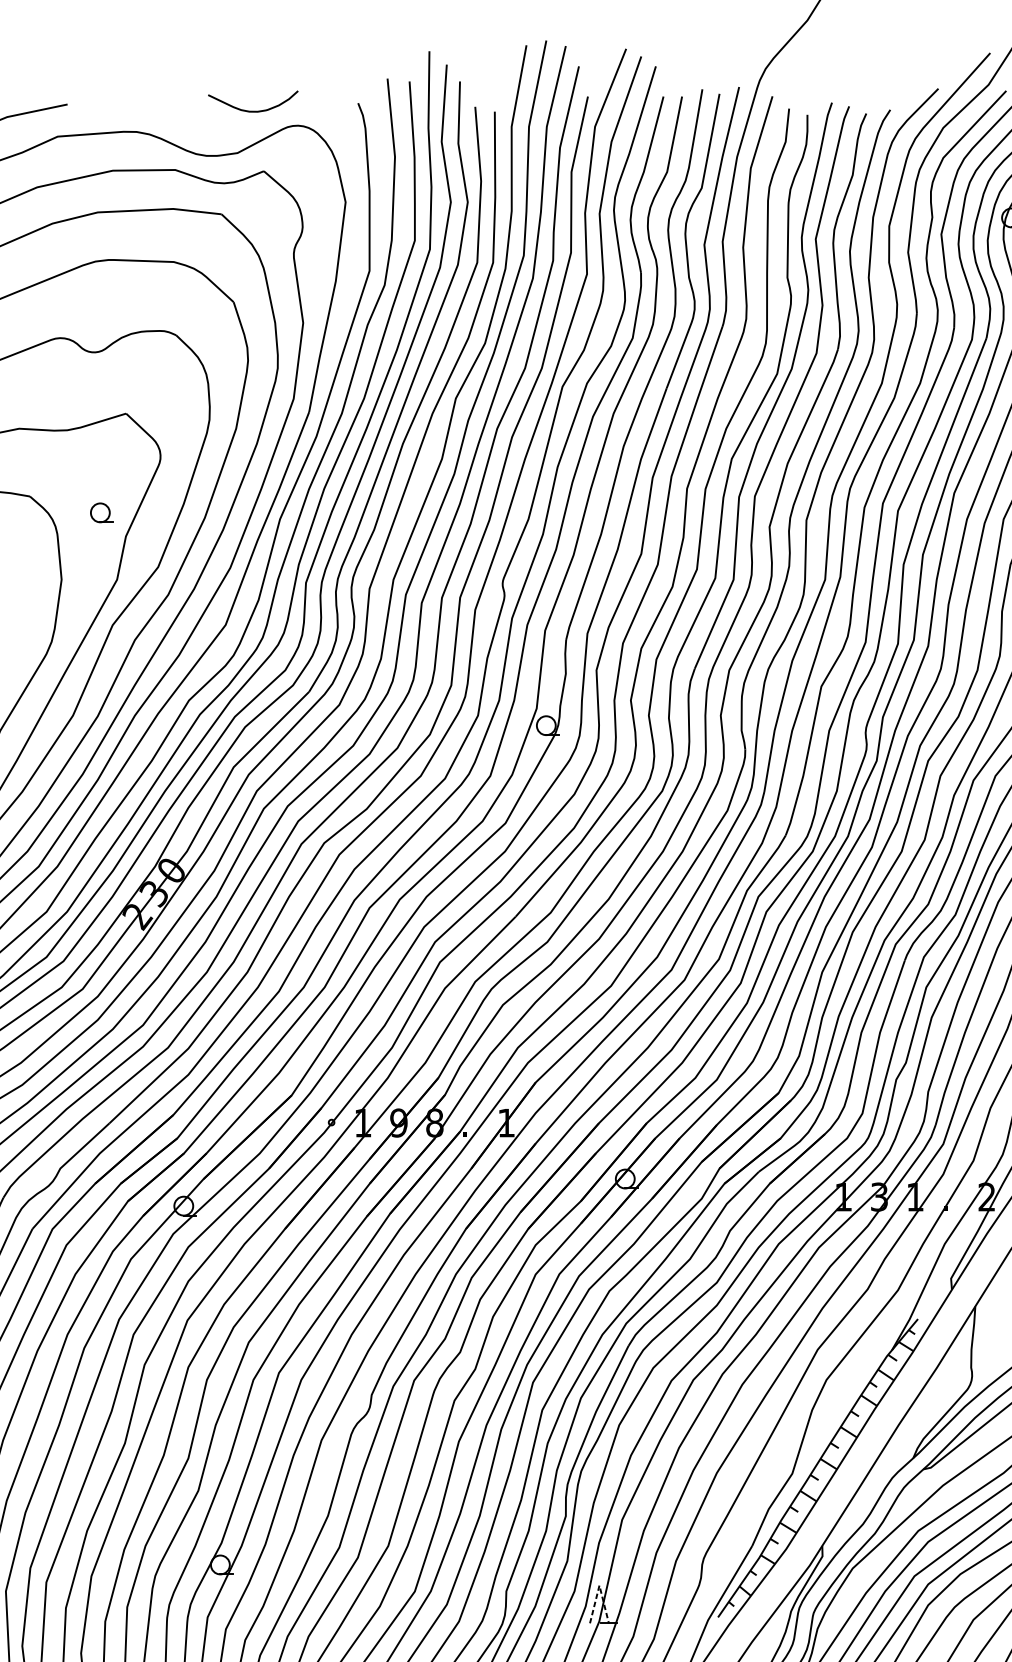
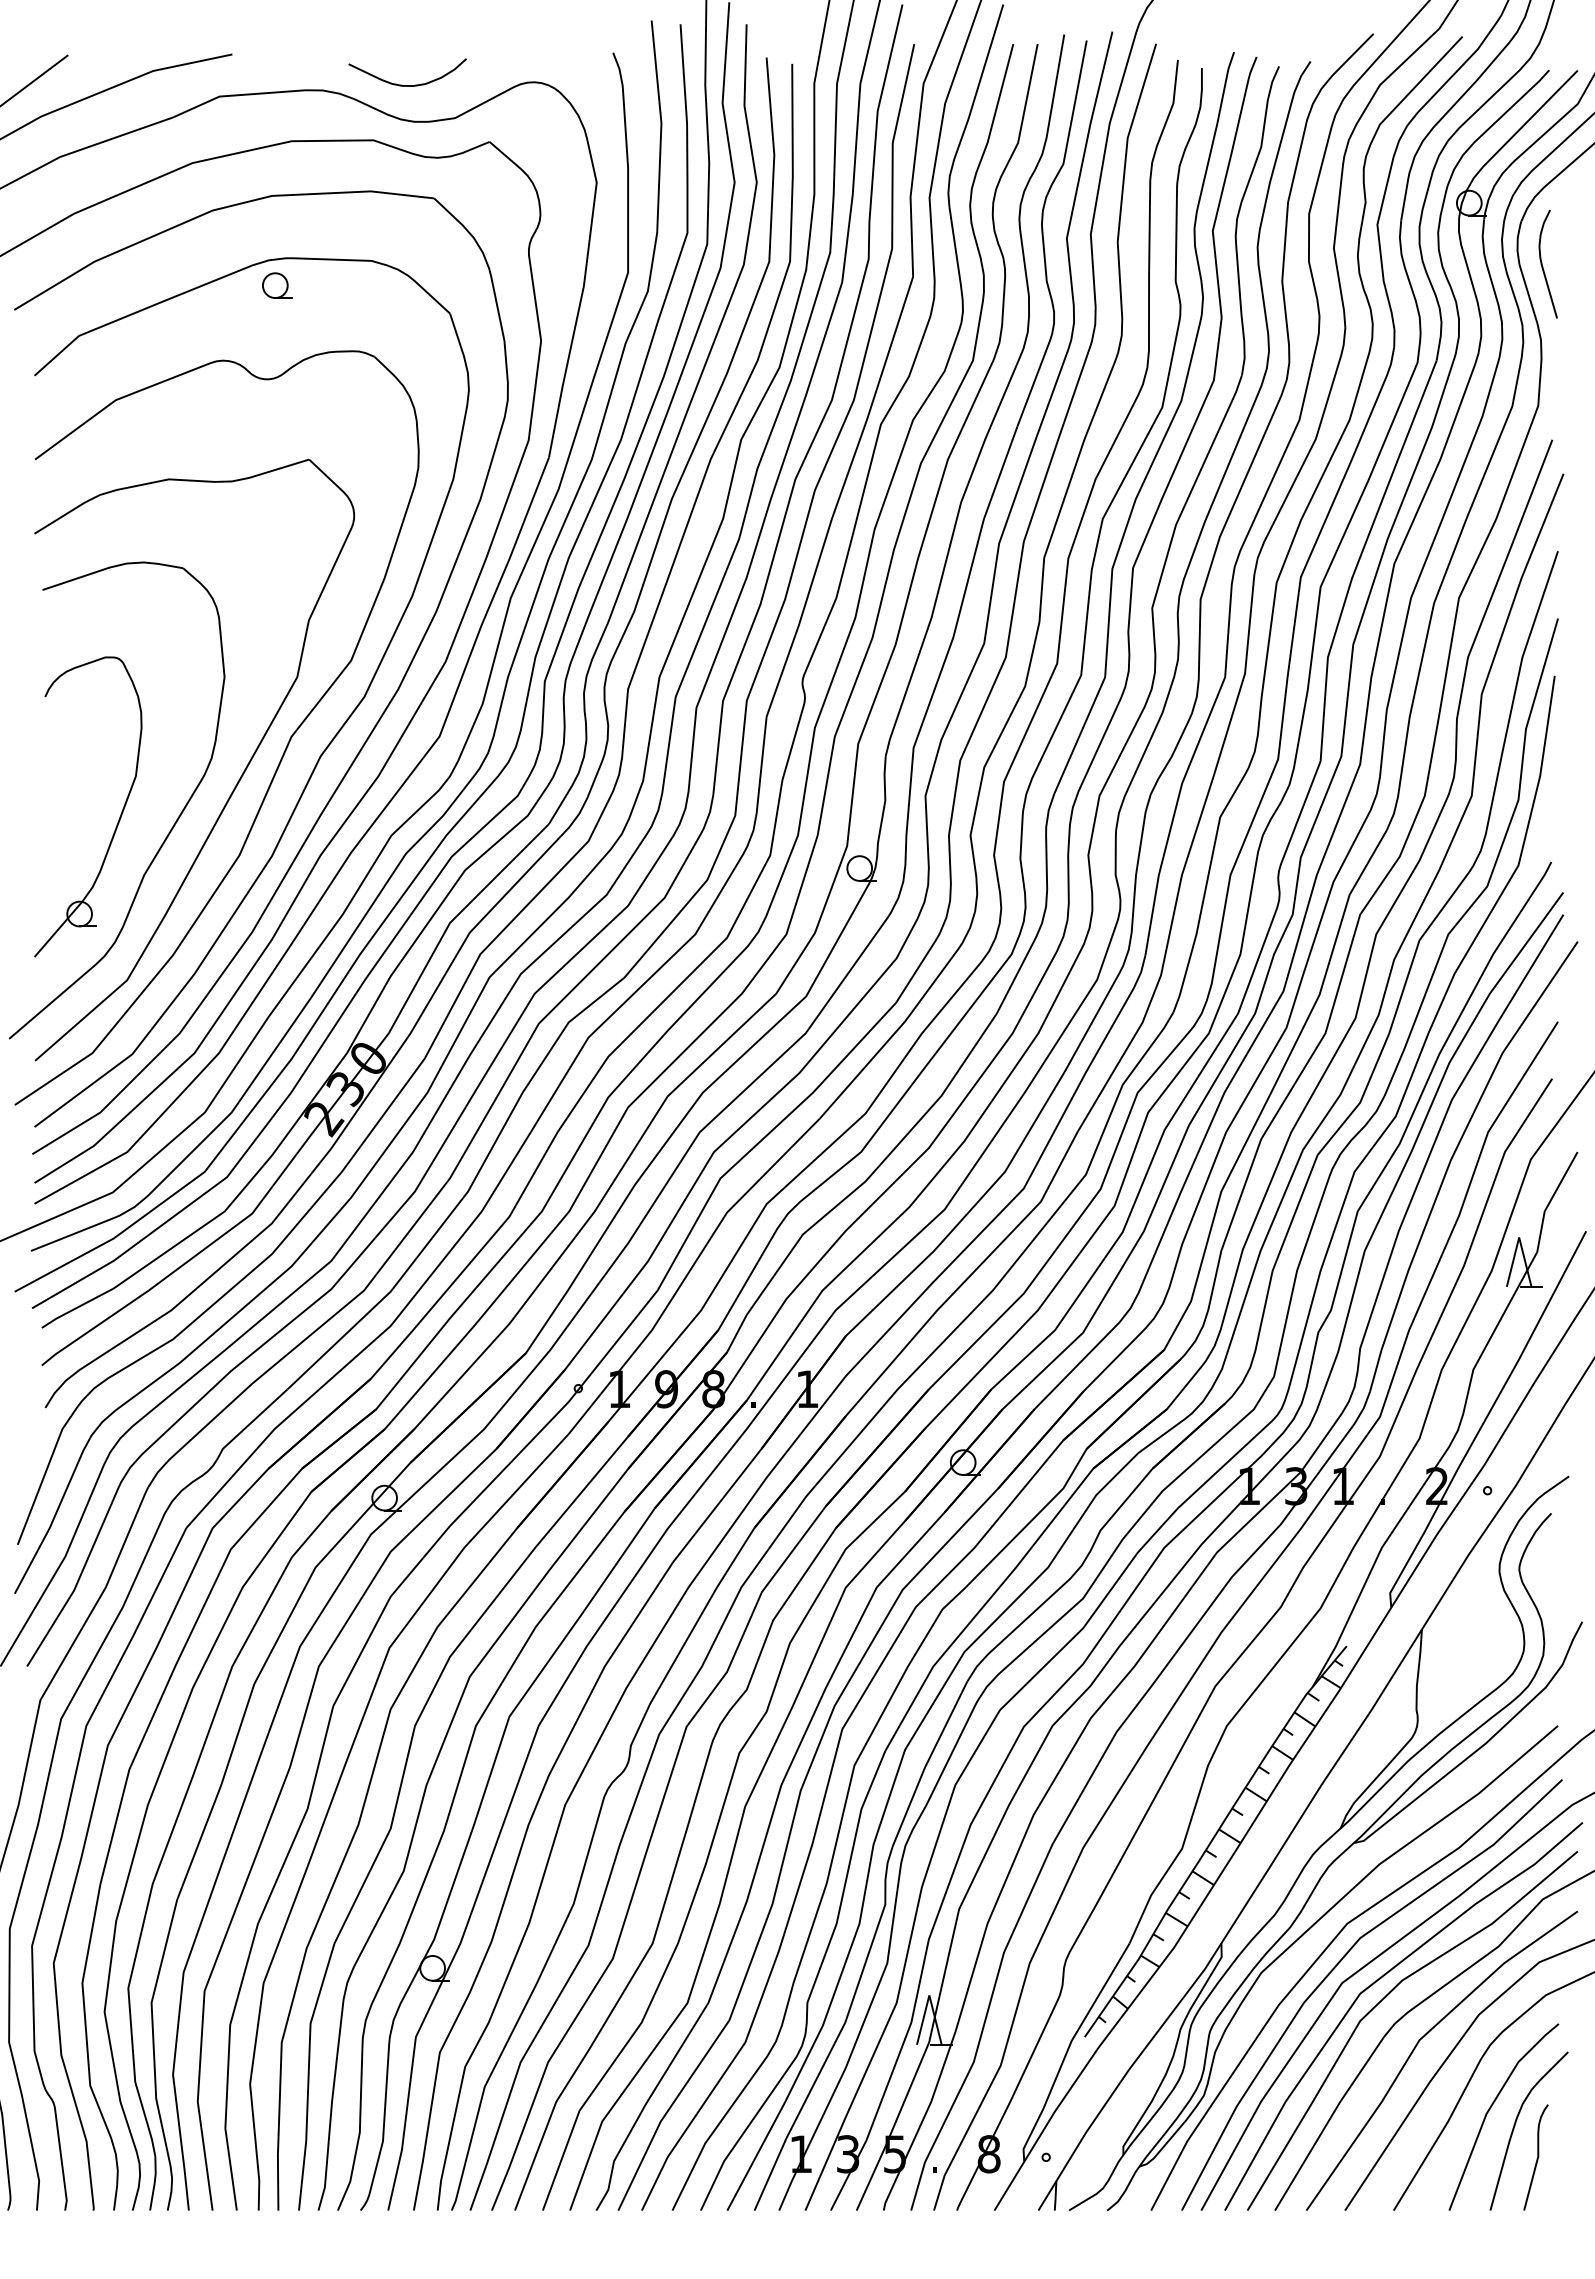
curve: (253, 111) -> (407, 85), moved
part: (102, 512) -> (277, 285), moved
line: (599, 1585) -> (929, 1995), dashed -> solid

